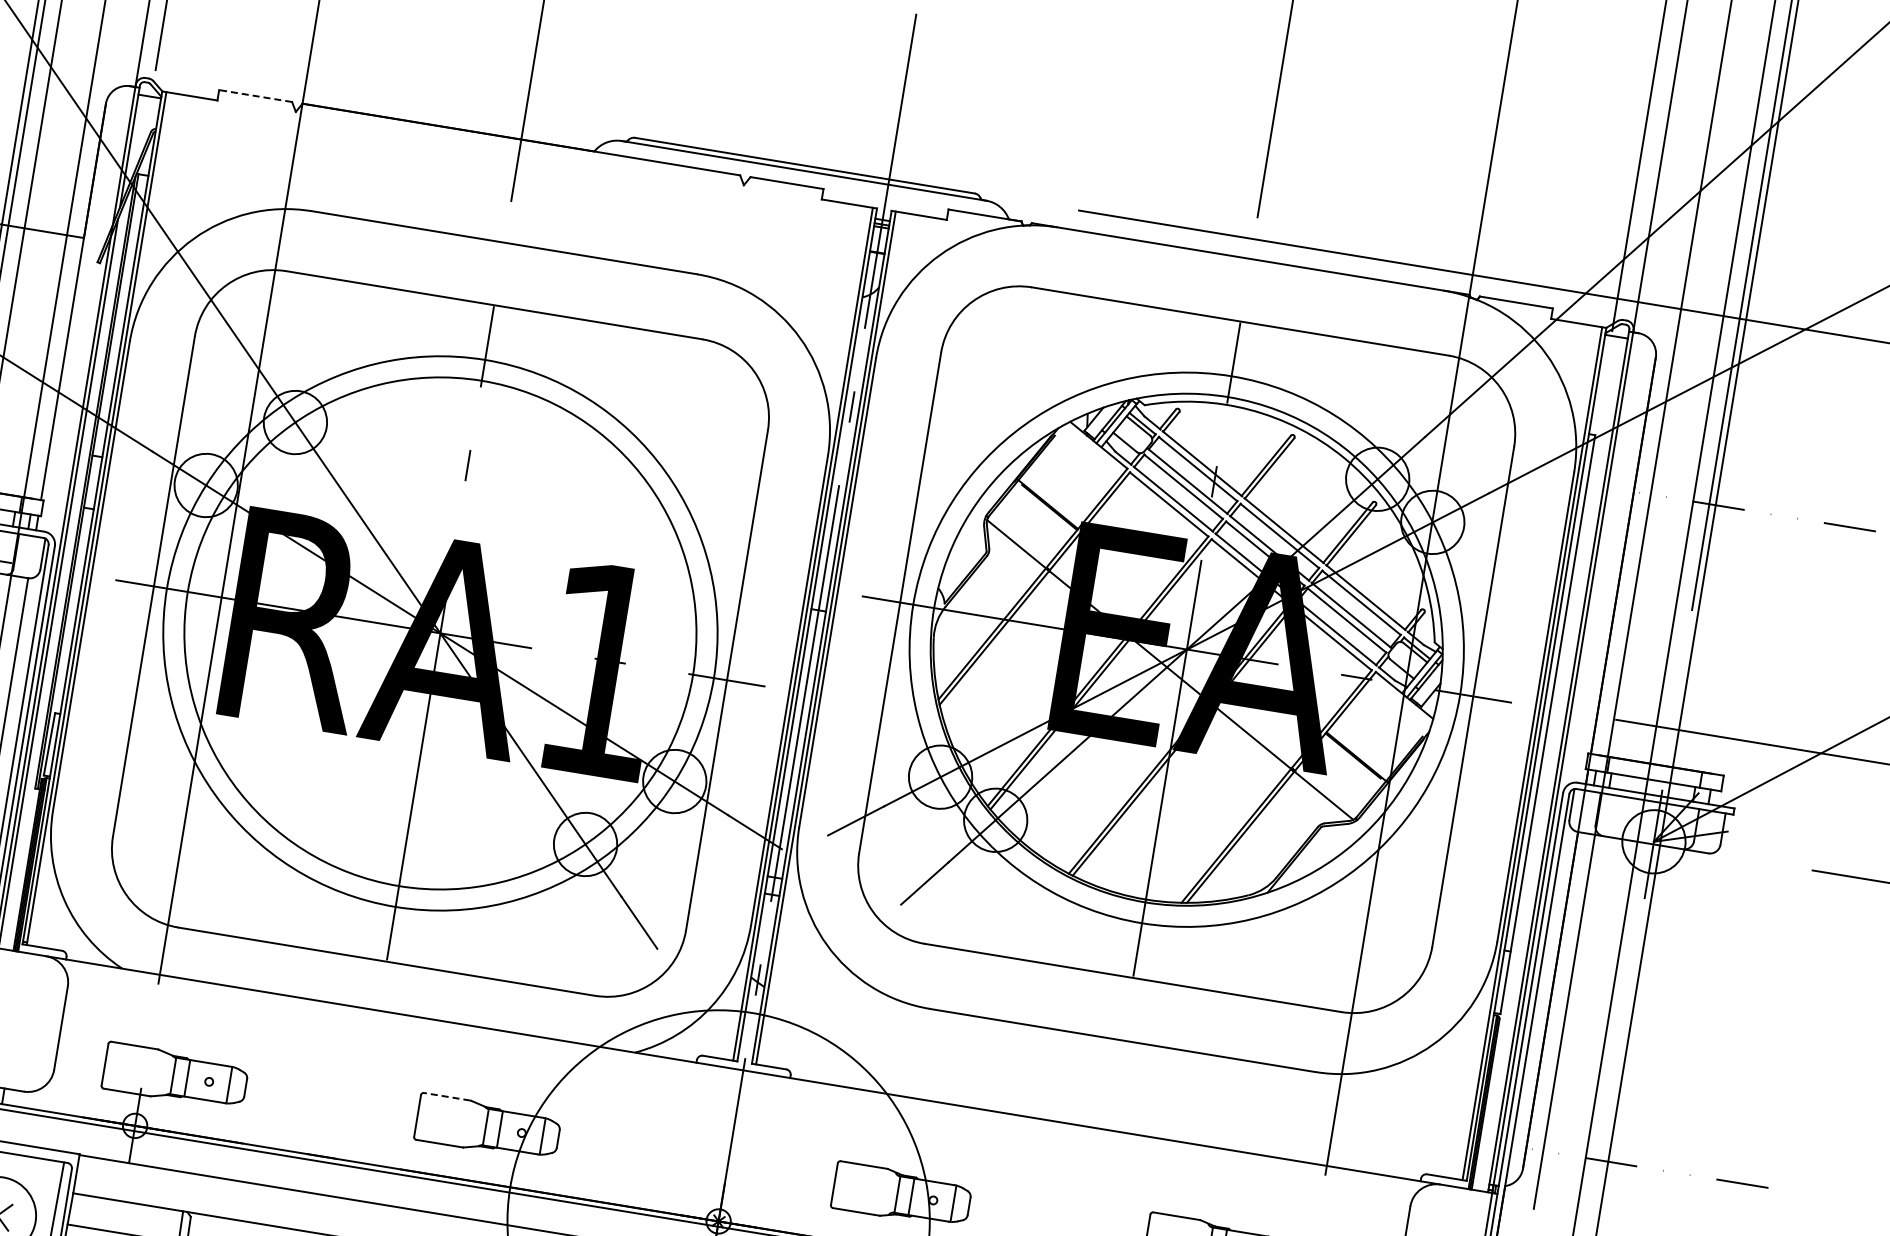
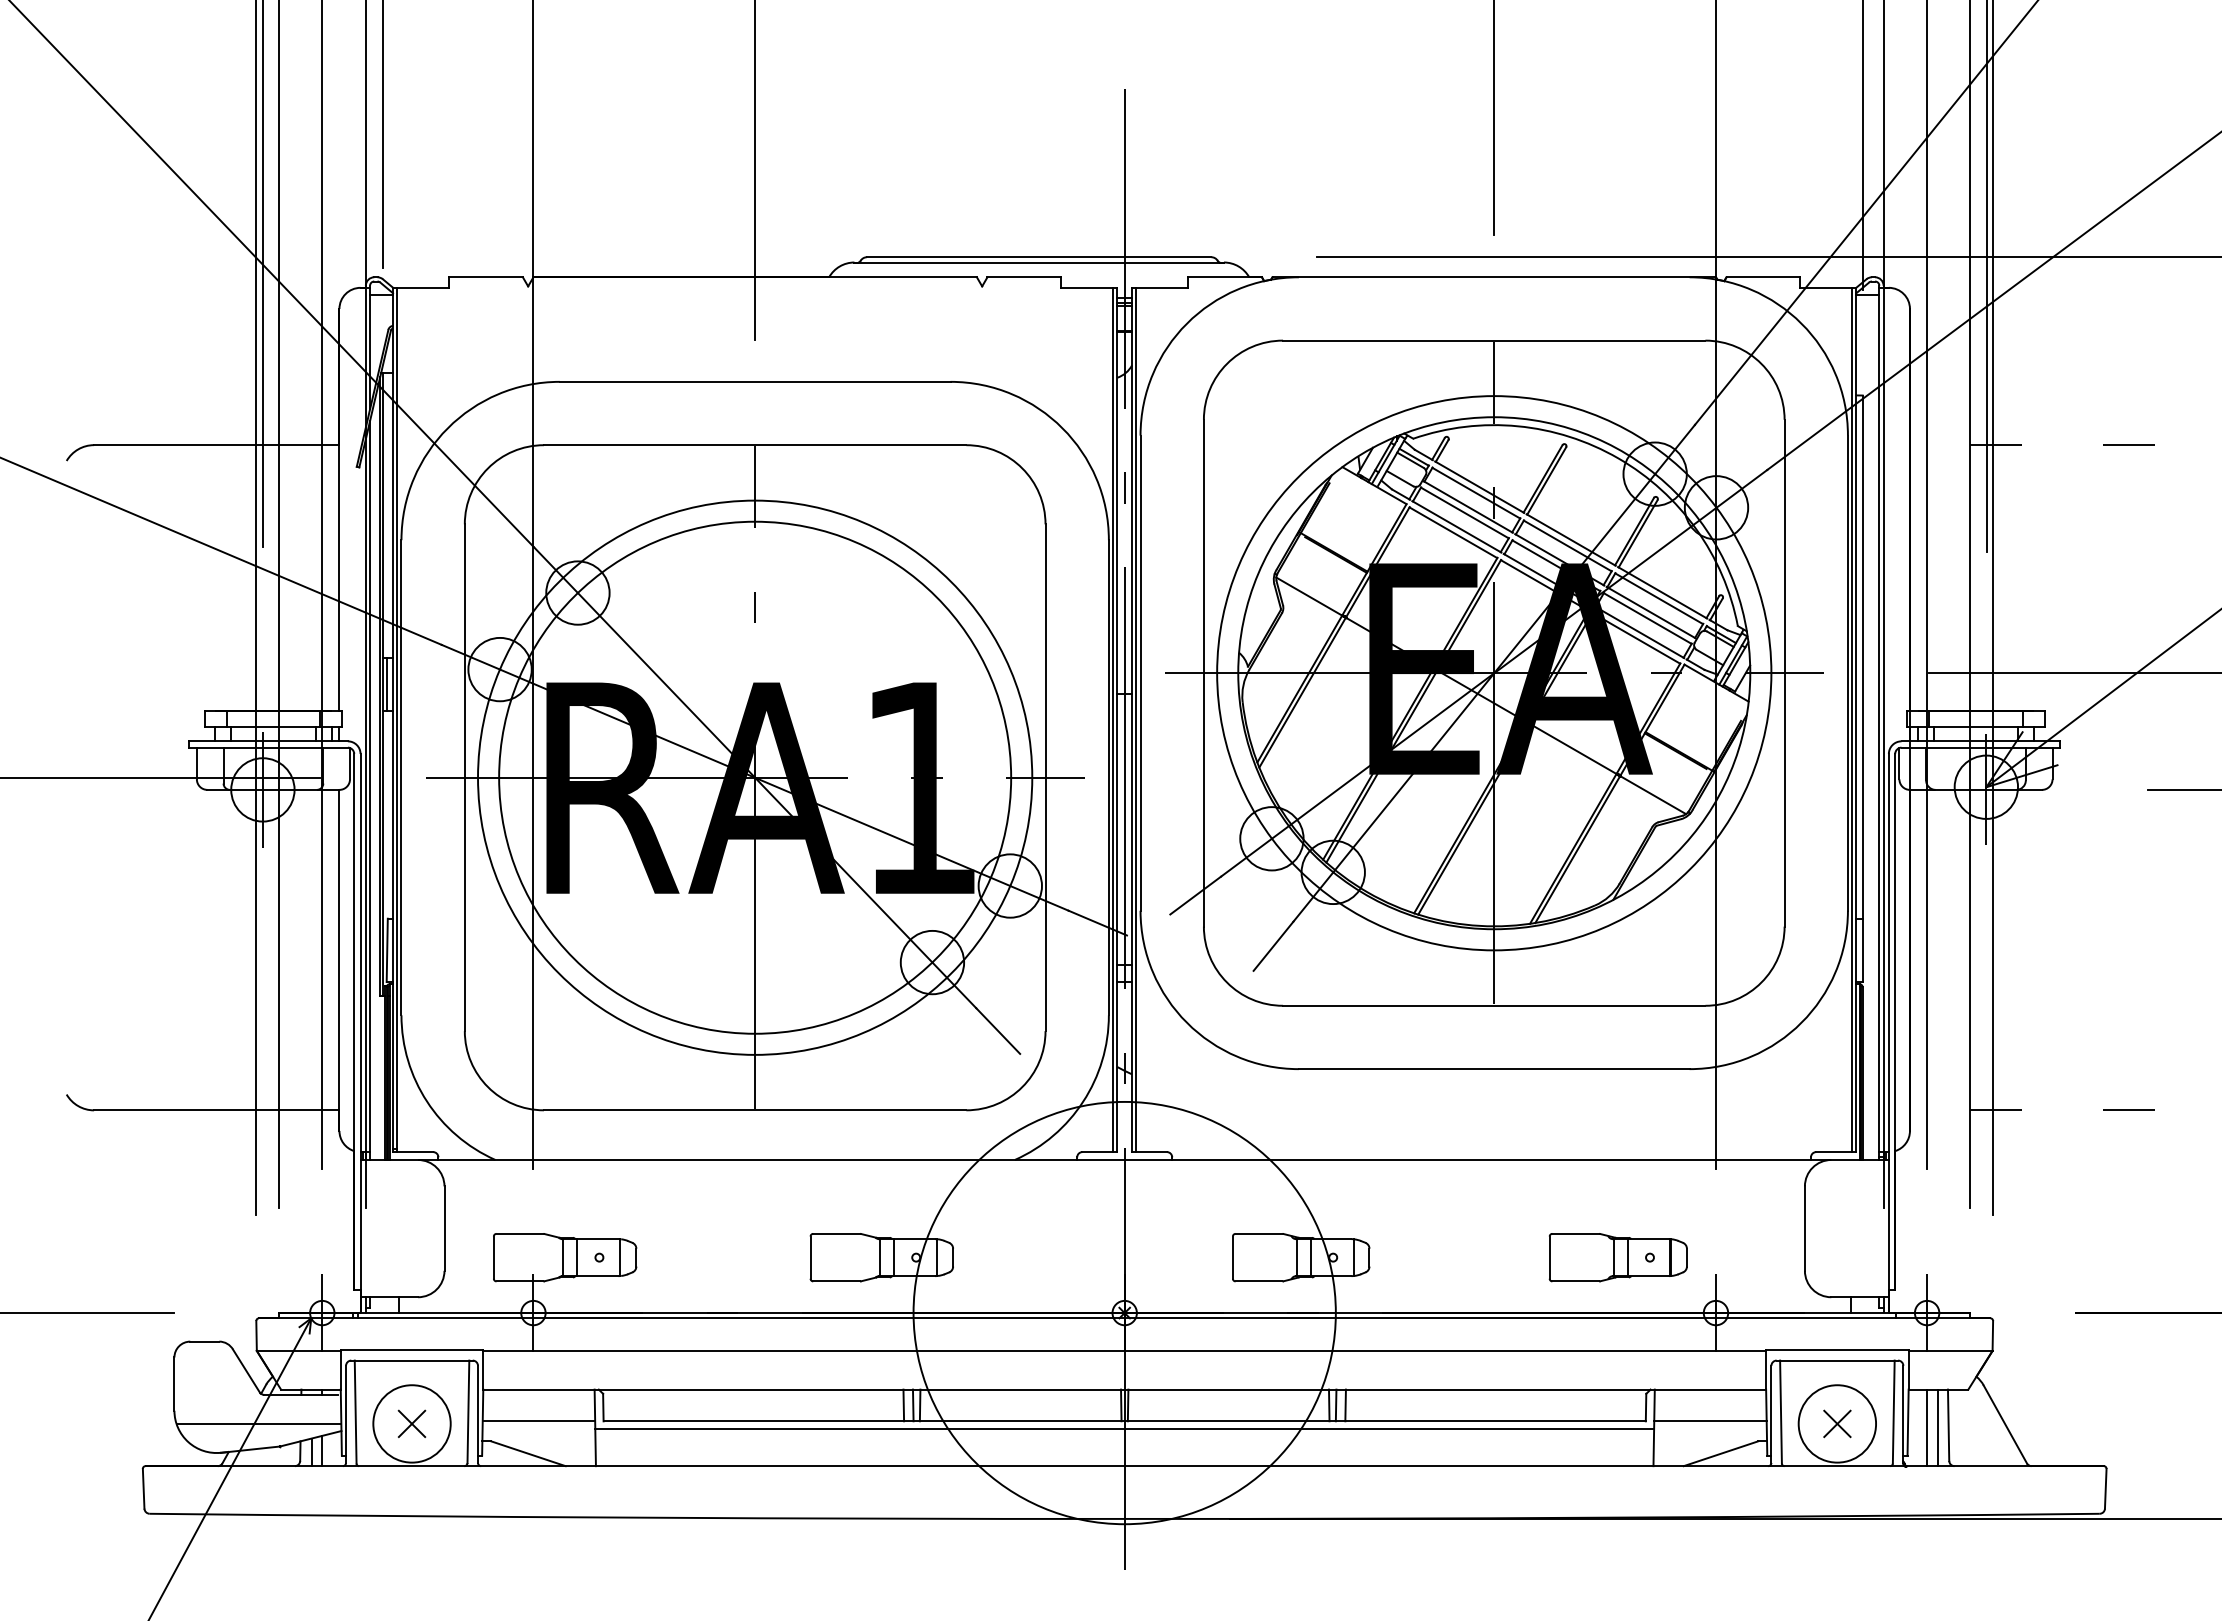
line: (255, 96) -> (485, 277), dashed -> solid
line: (91, 481) -> (386, 684), added
line: (447, 1096) -> (836, 1233), dashed -> solid

